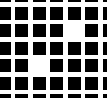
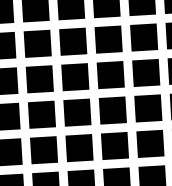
fill: (73, 30) -> (109, 74), added
fill: (38, 65) -> (42, 149), added

